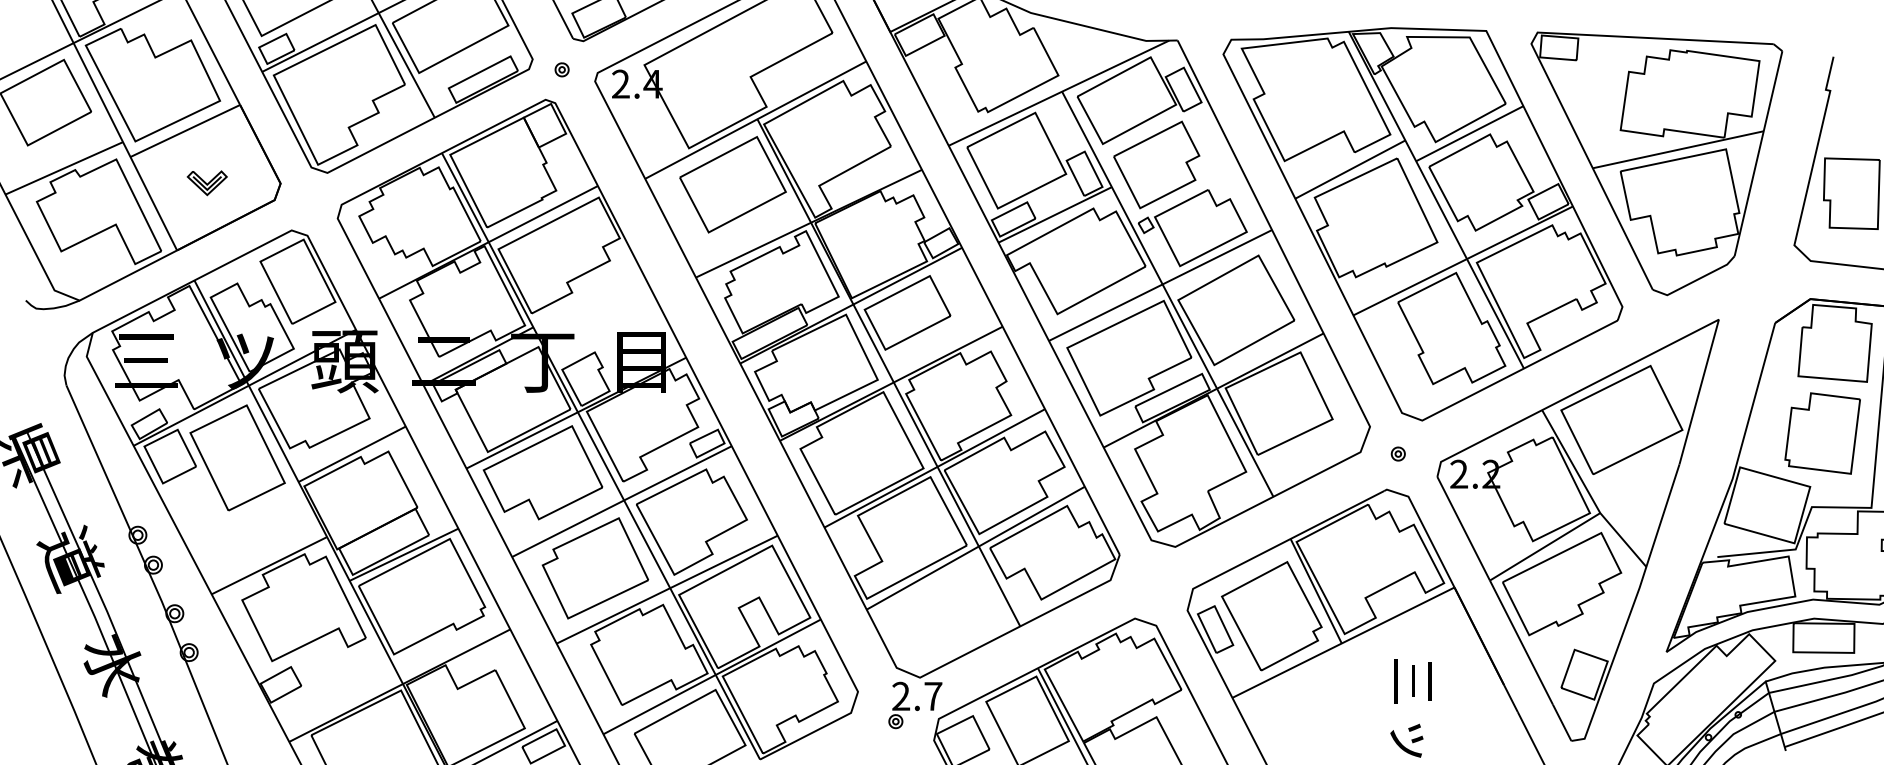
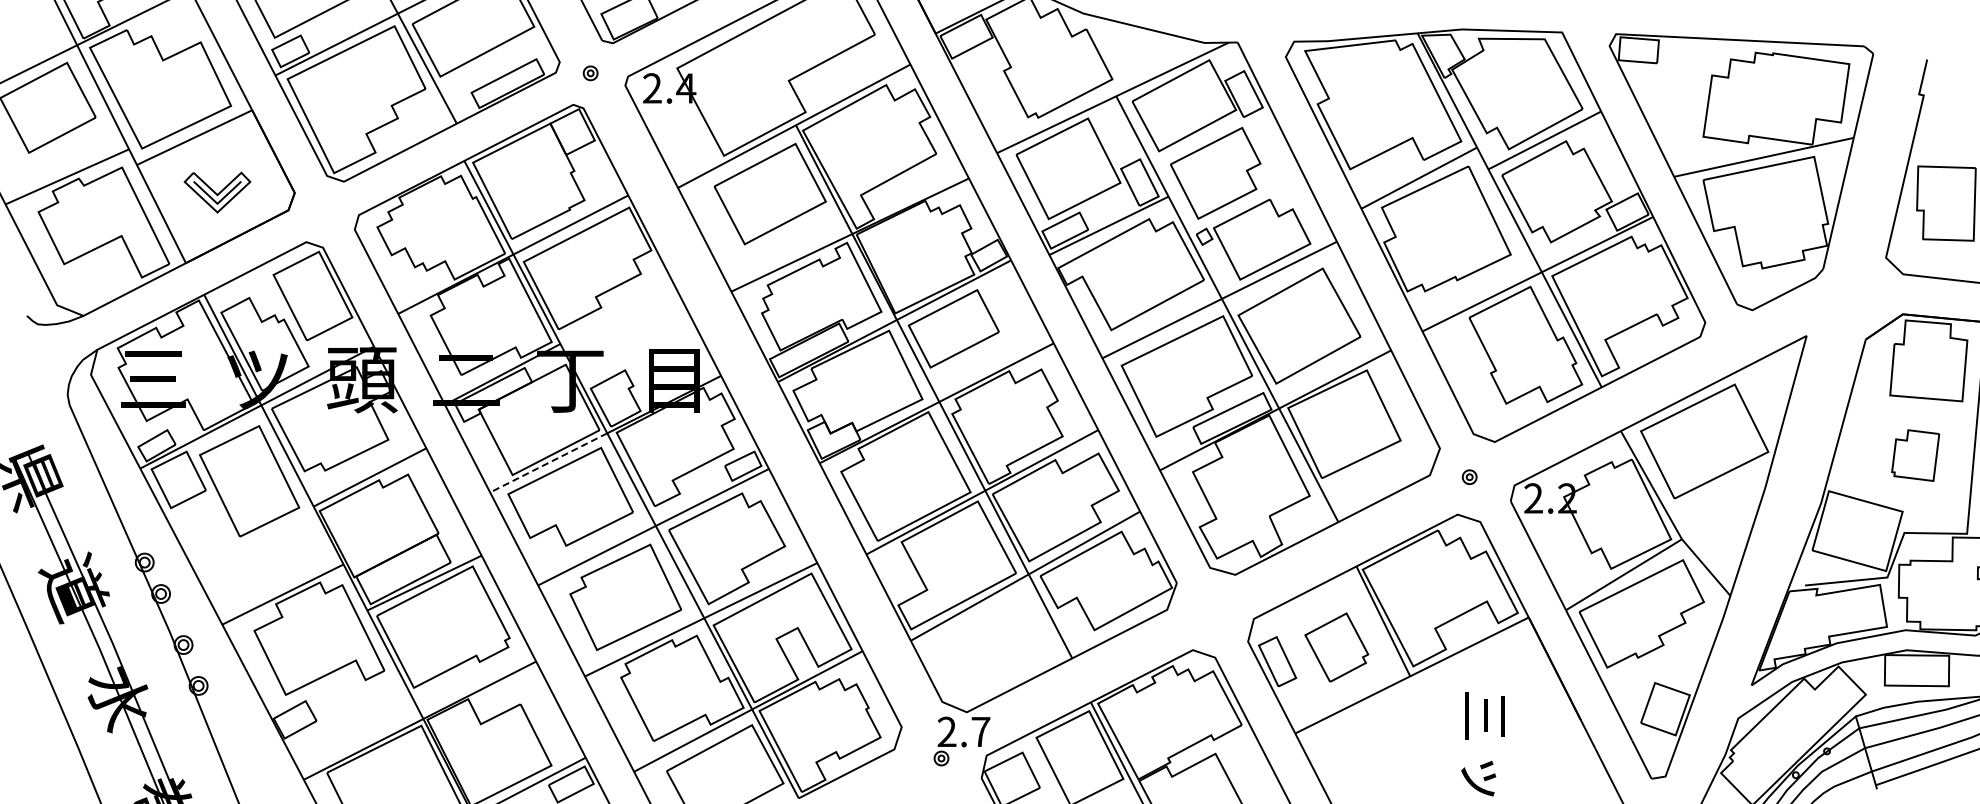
part: (207, 183) -> (217, 192), size x1.6
part: (1822, 433) -> (1915, 455), size x0.6
line: (522, 440) -> (548, 462), solid -> dashed
part: (1271, 616) -> (1336, 647), size x0.6

